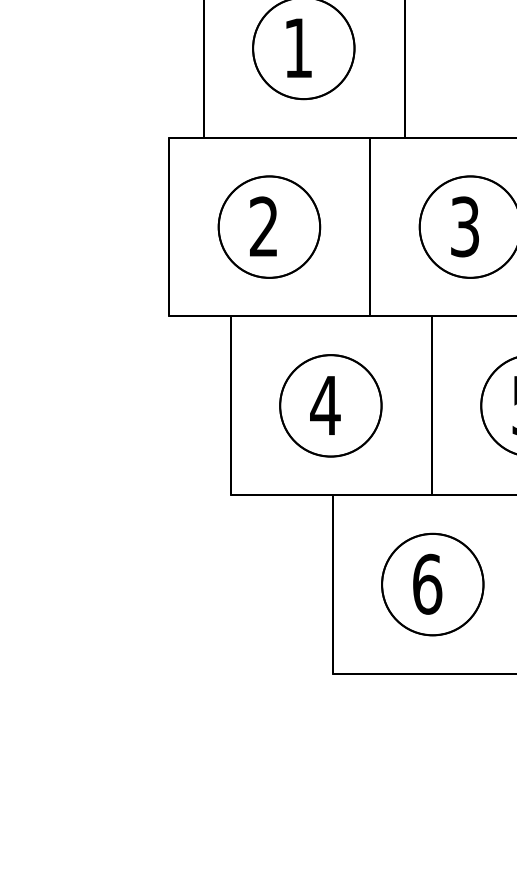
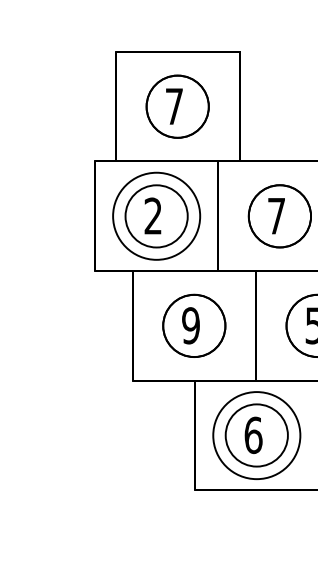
text: (298, 48) -> (174, 106), 1 -> 7
text: (464, 225) -> (276, 215), 3 -> 7
circle: (269, 227) -> (156, 216), size x1.4
text: (324, 405) -> (190, 325), 4 -> 9
circle: (432, 584) -> (256, 435), size x1.4

